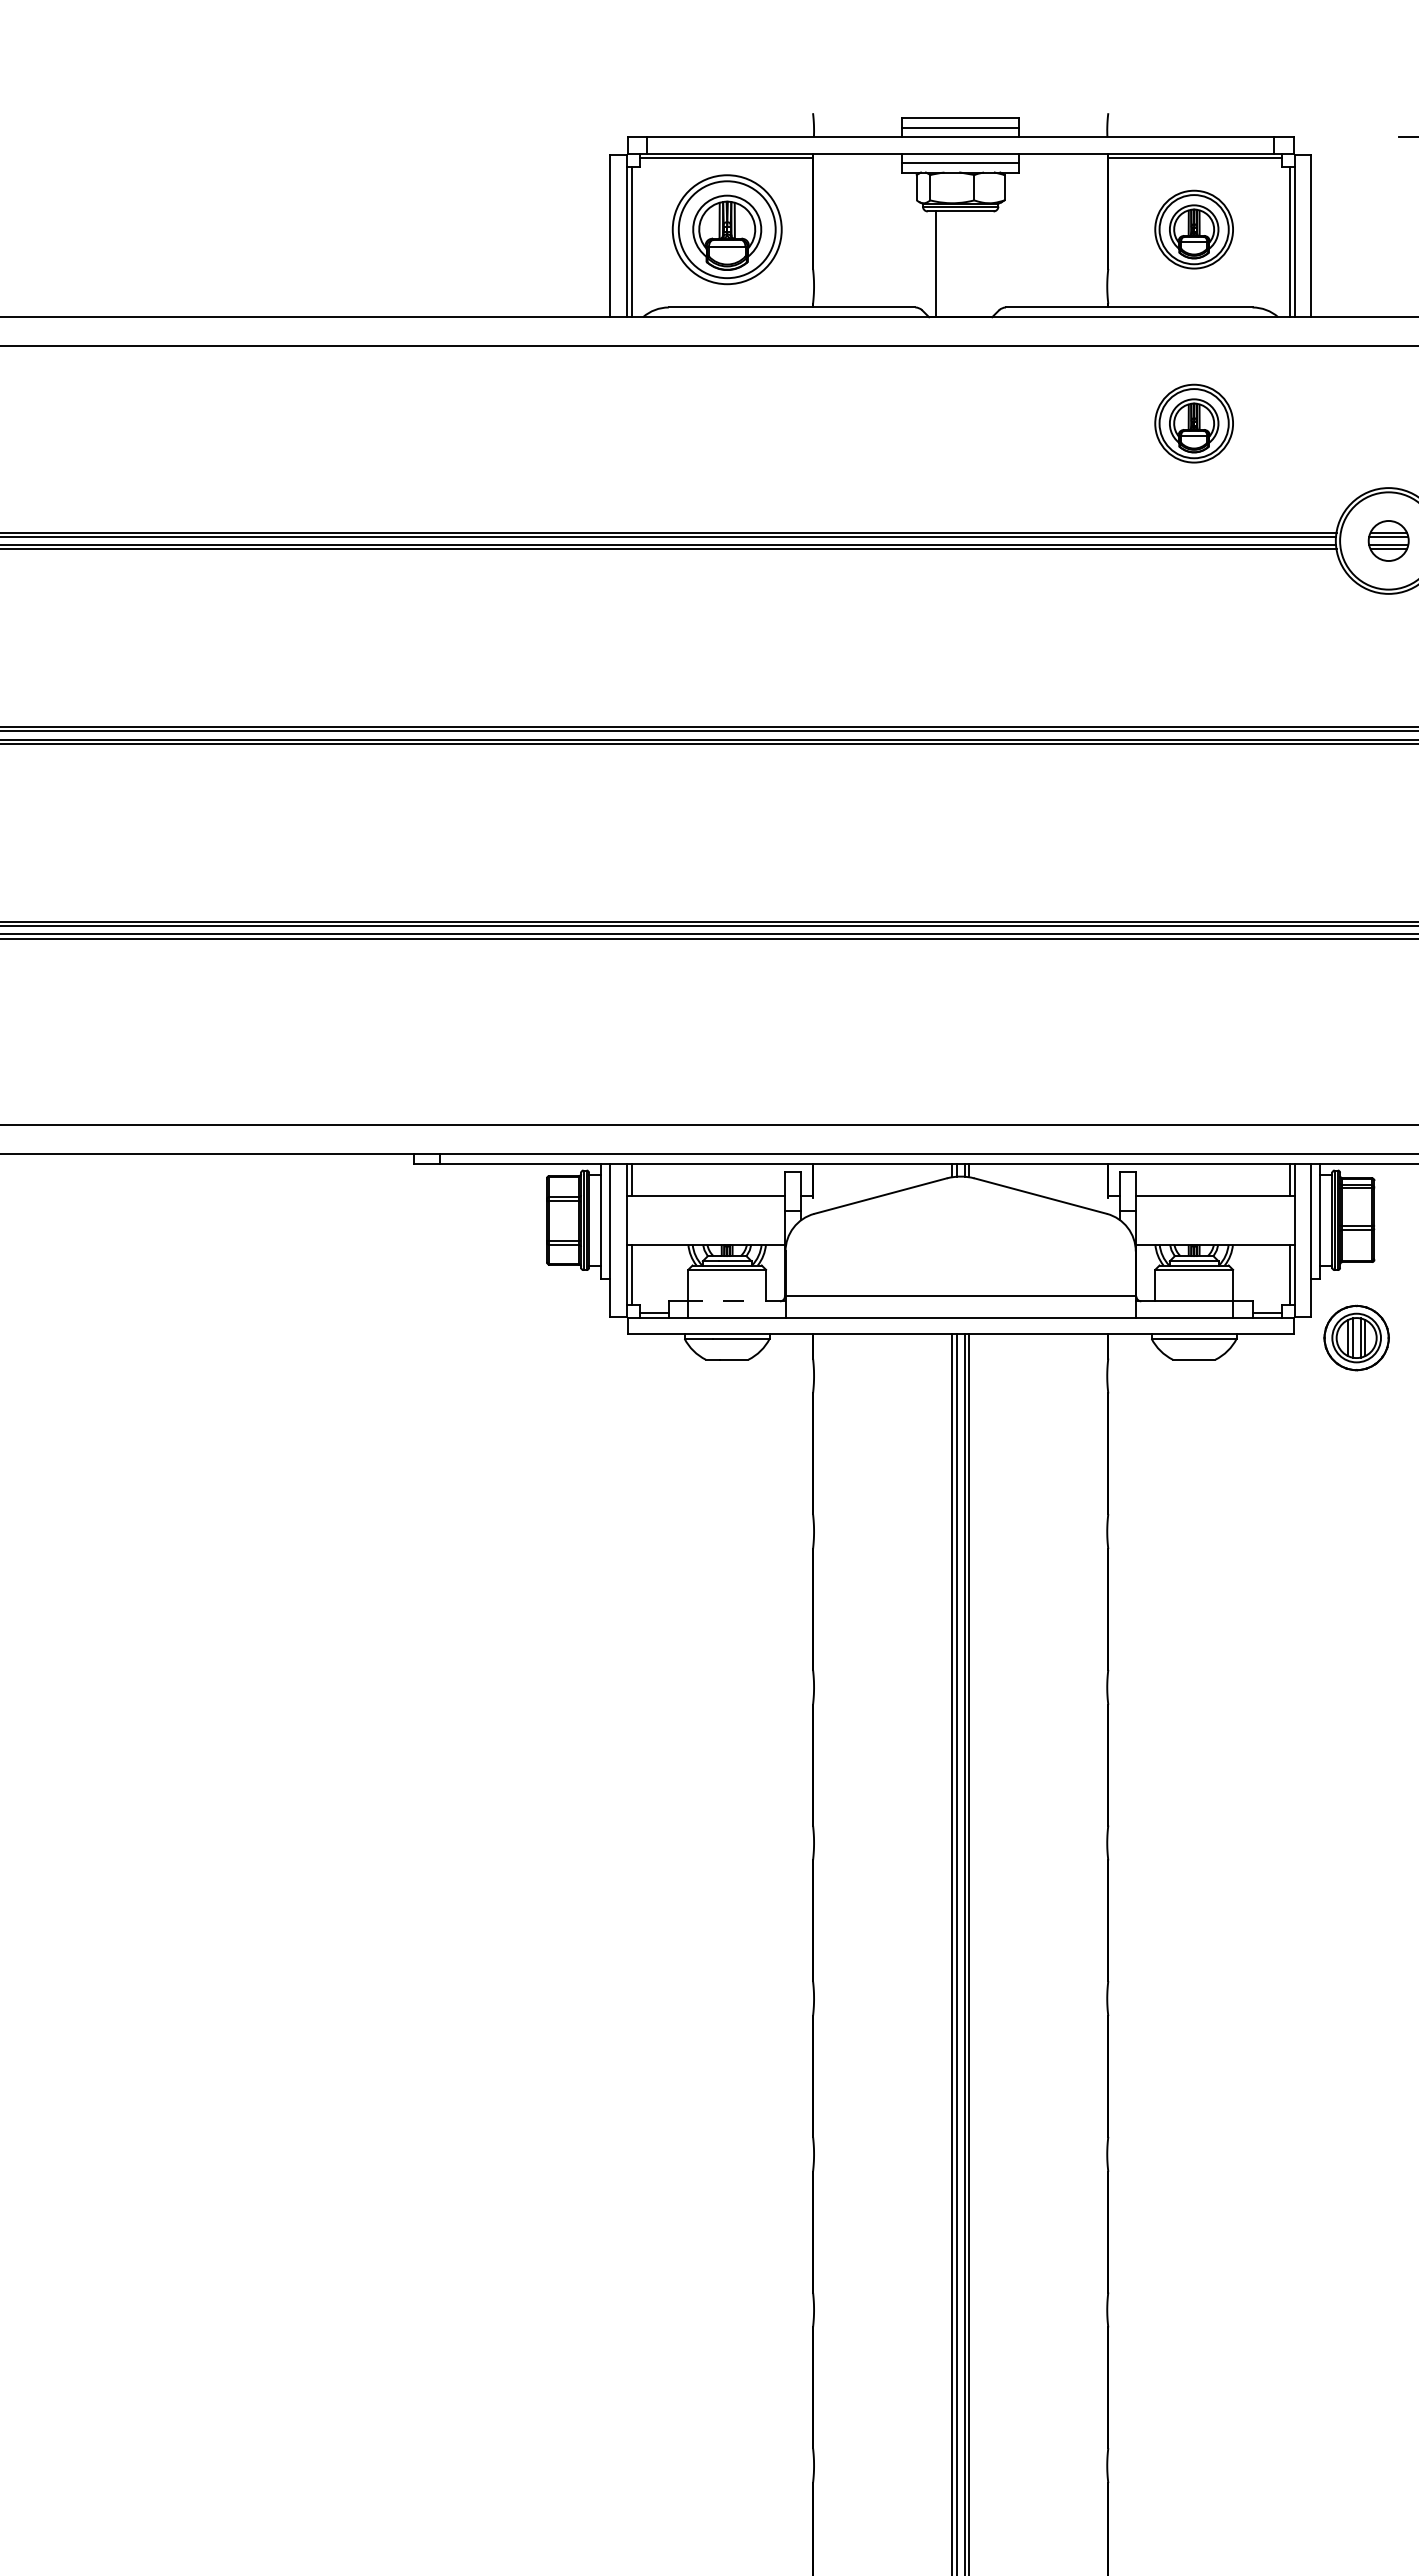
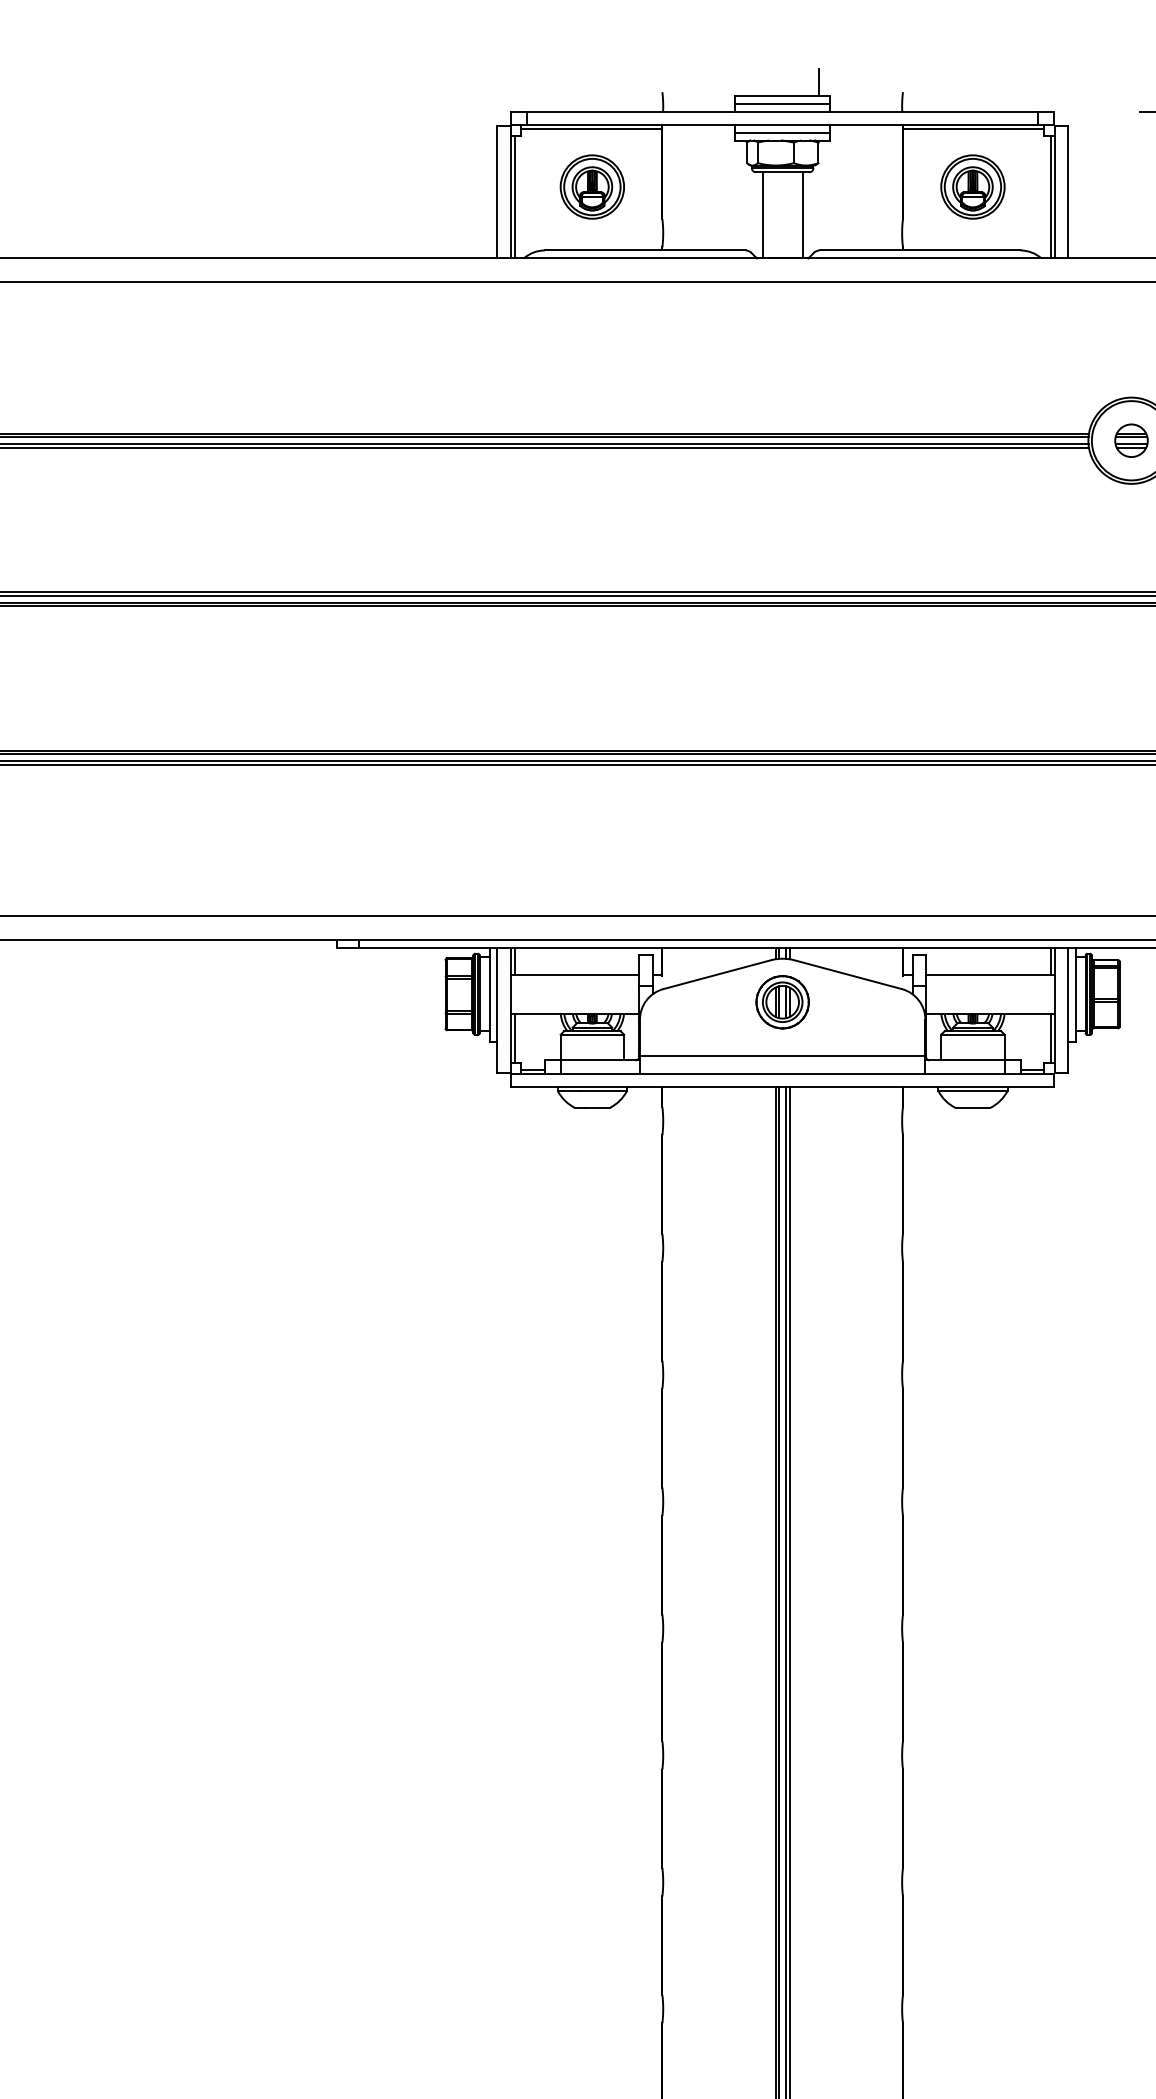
line: (1005, 101) -> (819, 82), added
part: (726, 229) -> (591, 186), size x0.71
line: (985, 264) -> (802, 215), added
part: (1193, 423) -> (972, 345), removed
line: (736, 1301) -> (600, 1060), dashed -> solid
part: (1356, 1337) -> (782, 1001), moved

